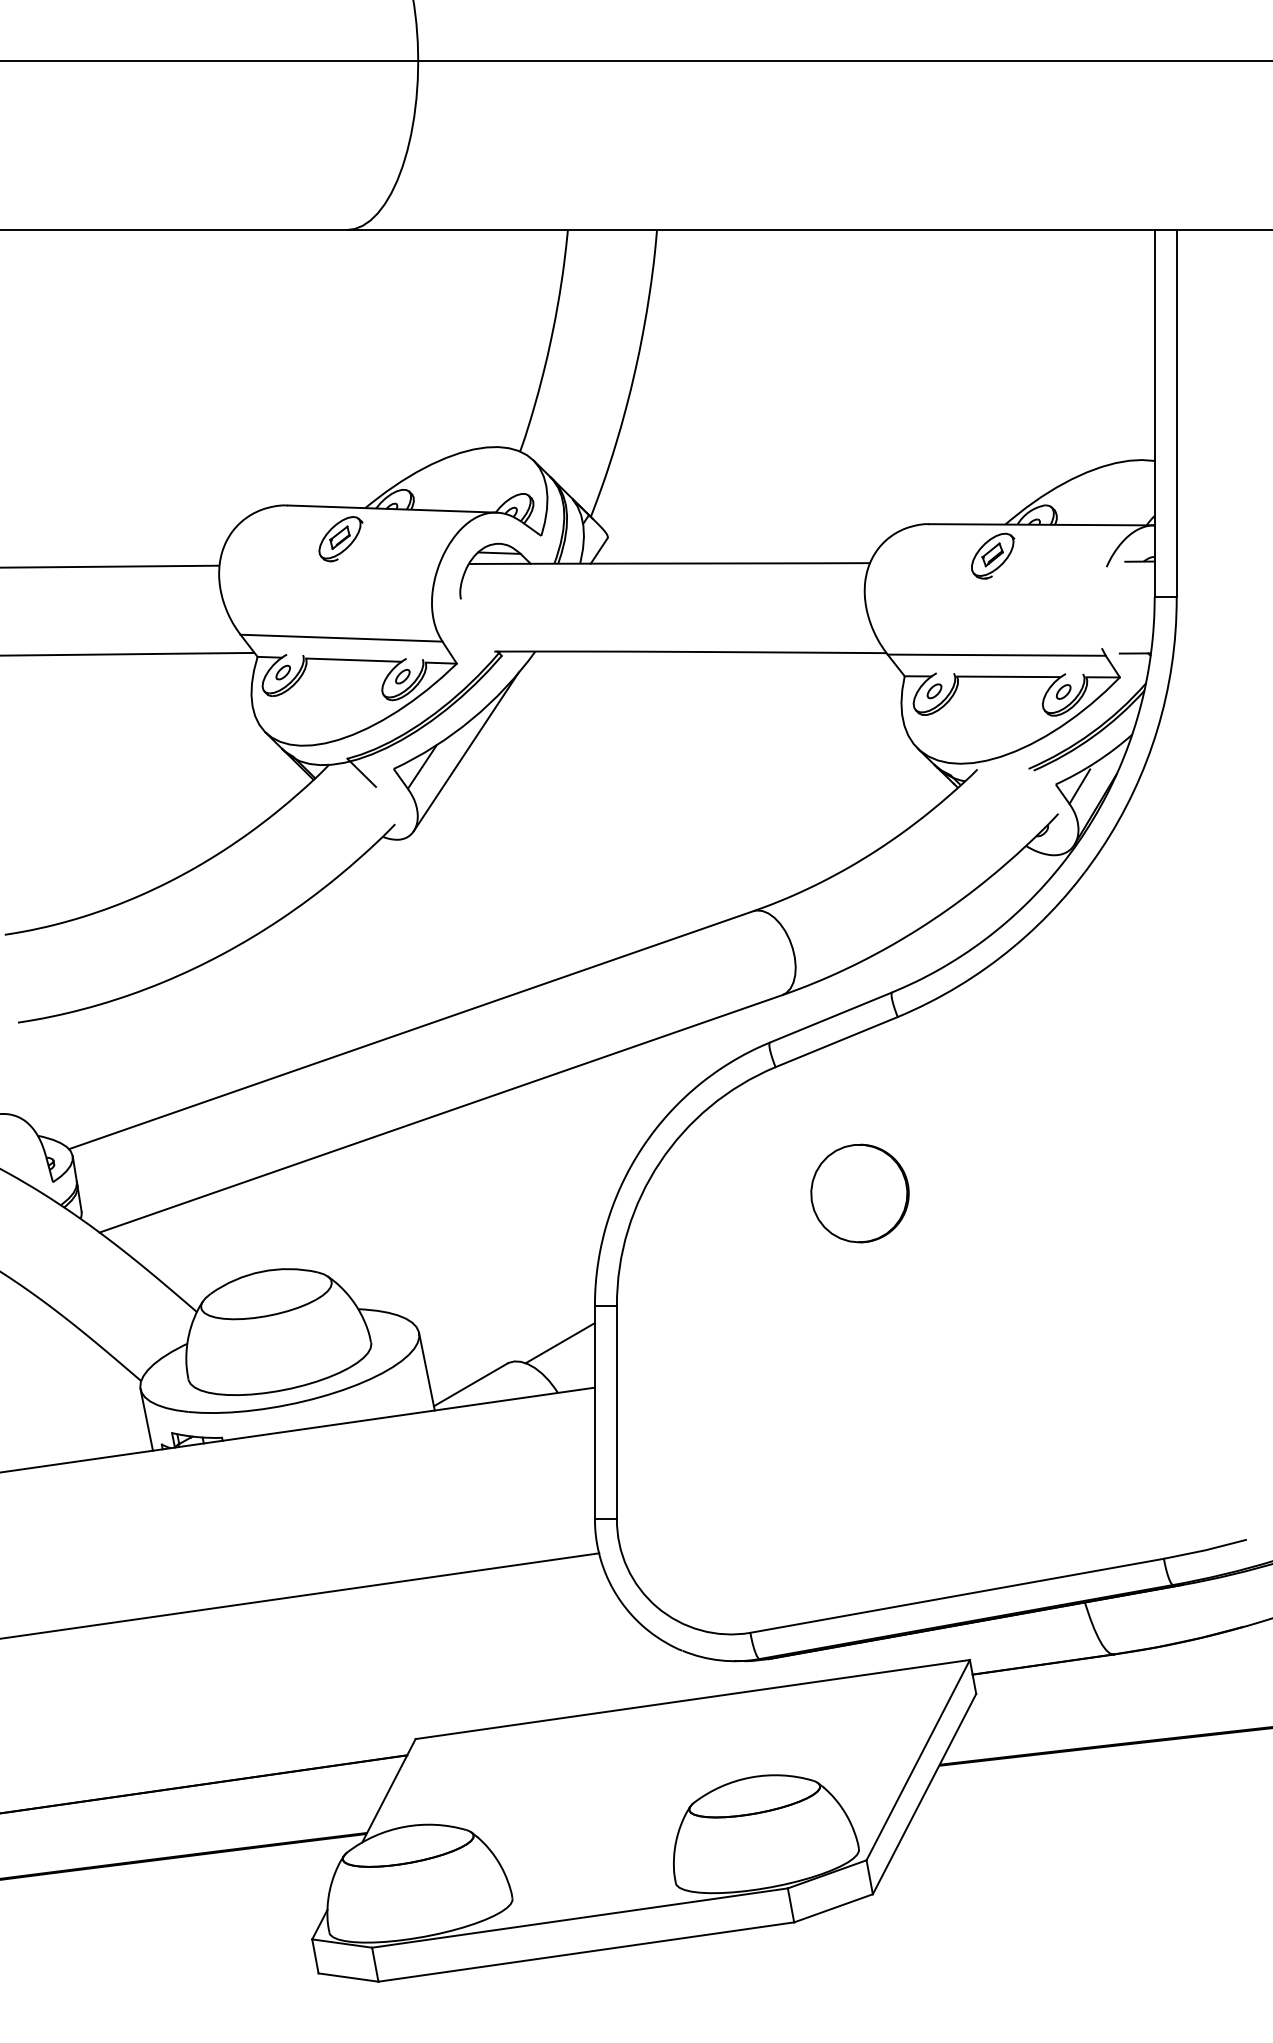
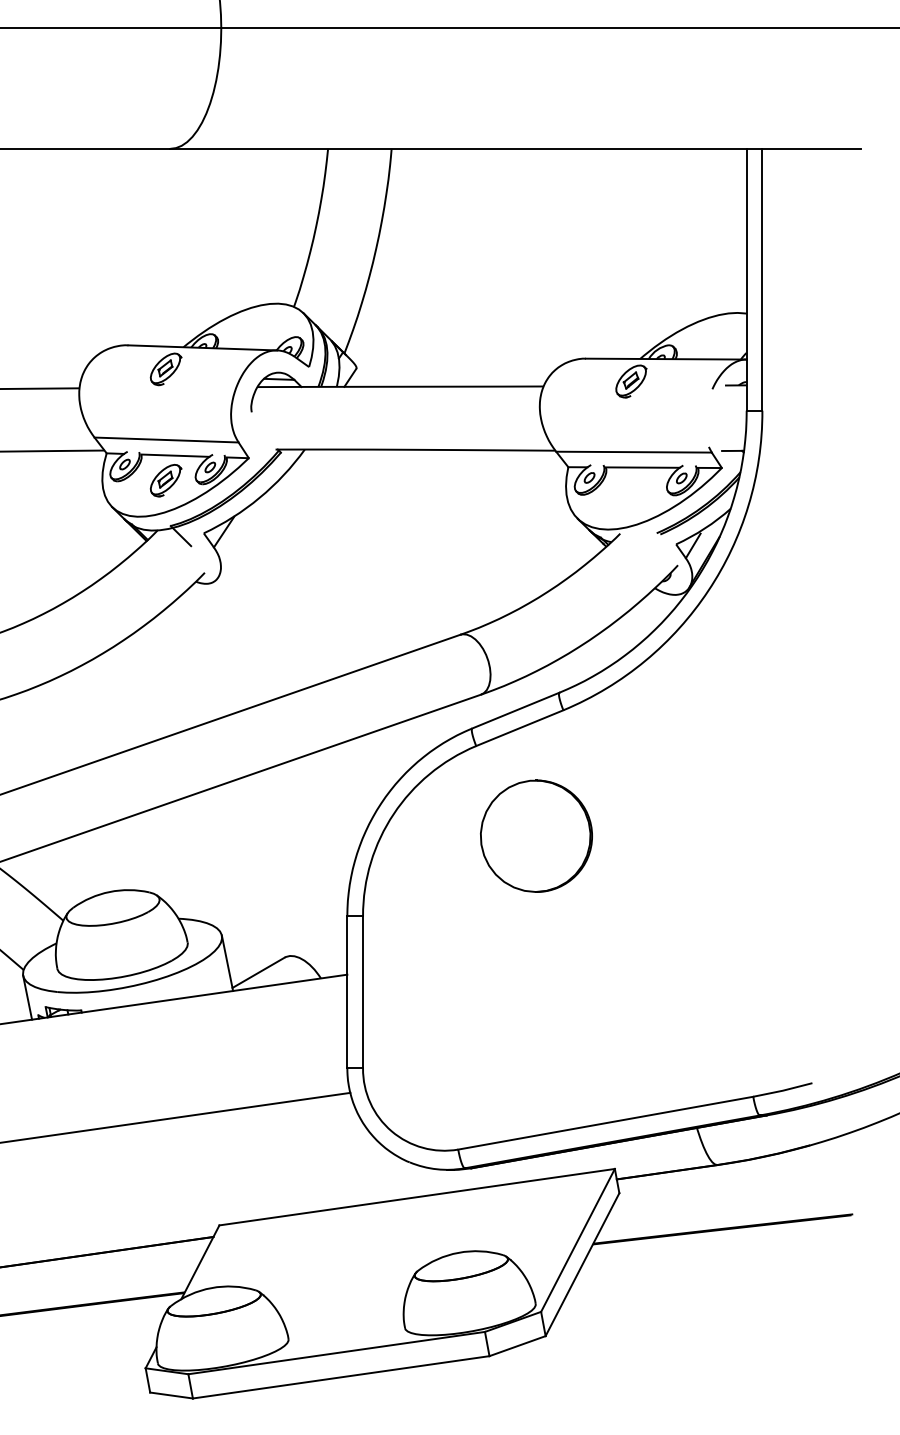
part: (340, 695) -> (165, 480), added
line: (466, 751) -> (255, 520), removed
part: (859, 1193) -> (536, 836), size x1.6
line: (559, 1343) -> (322, 943), removed

